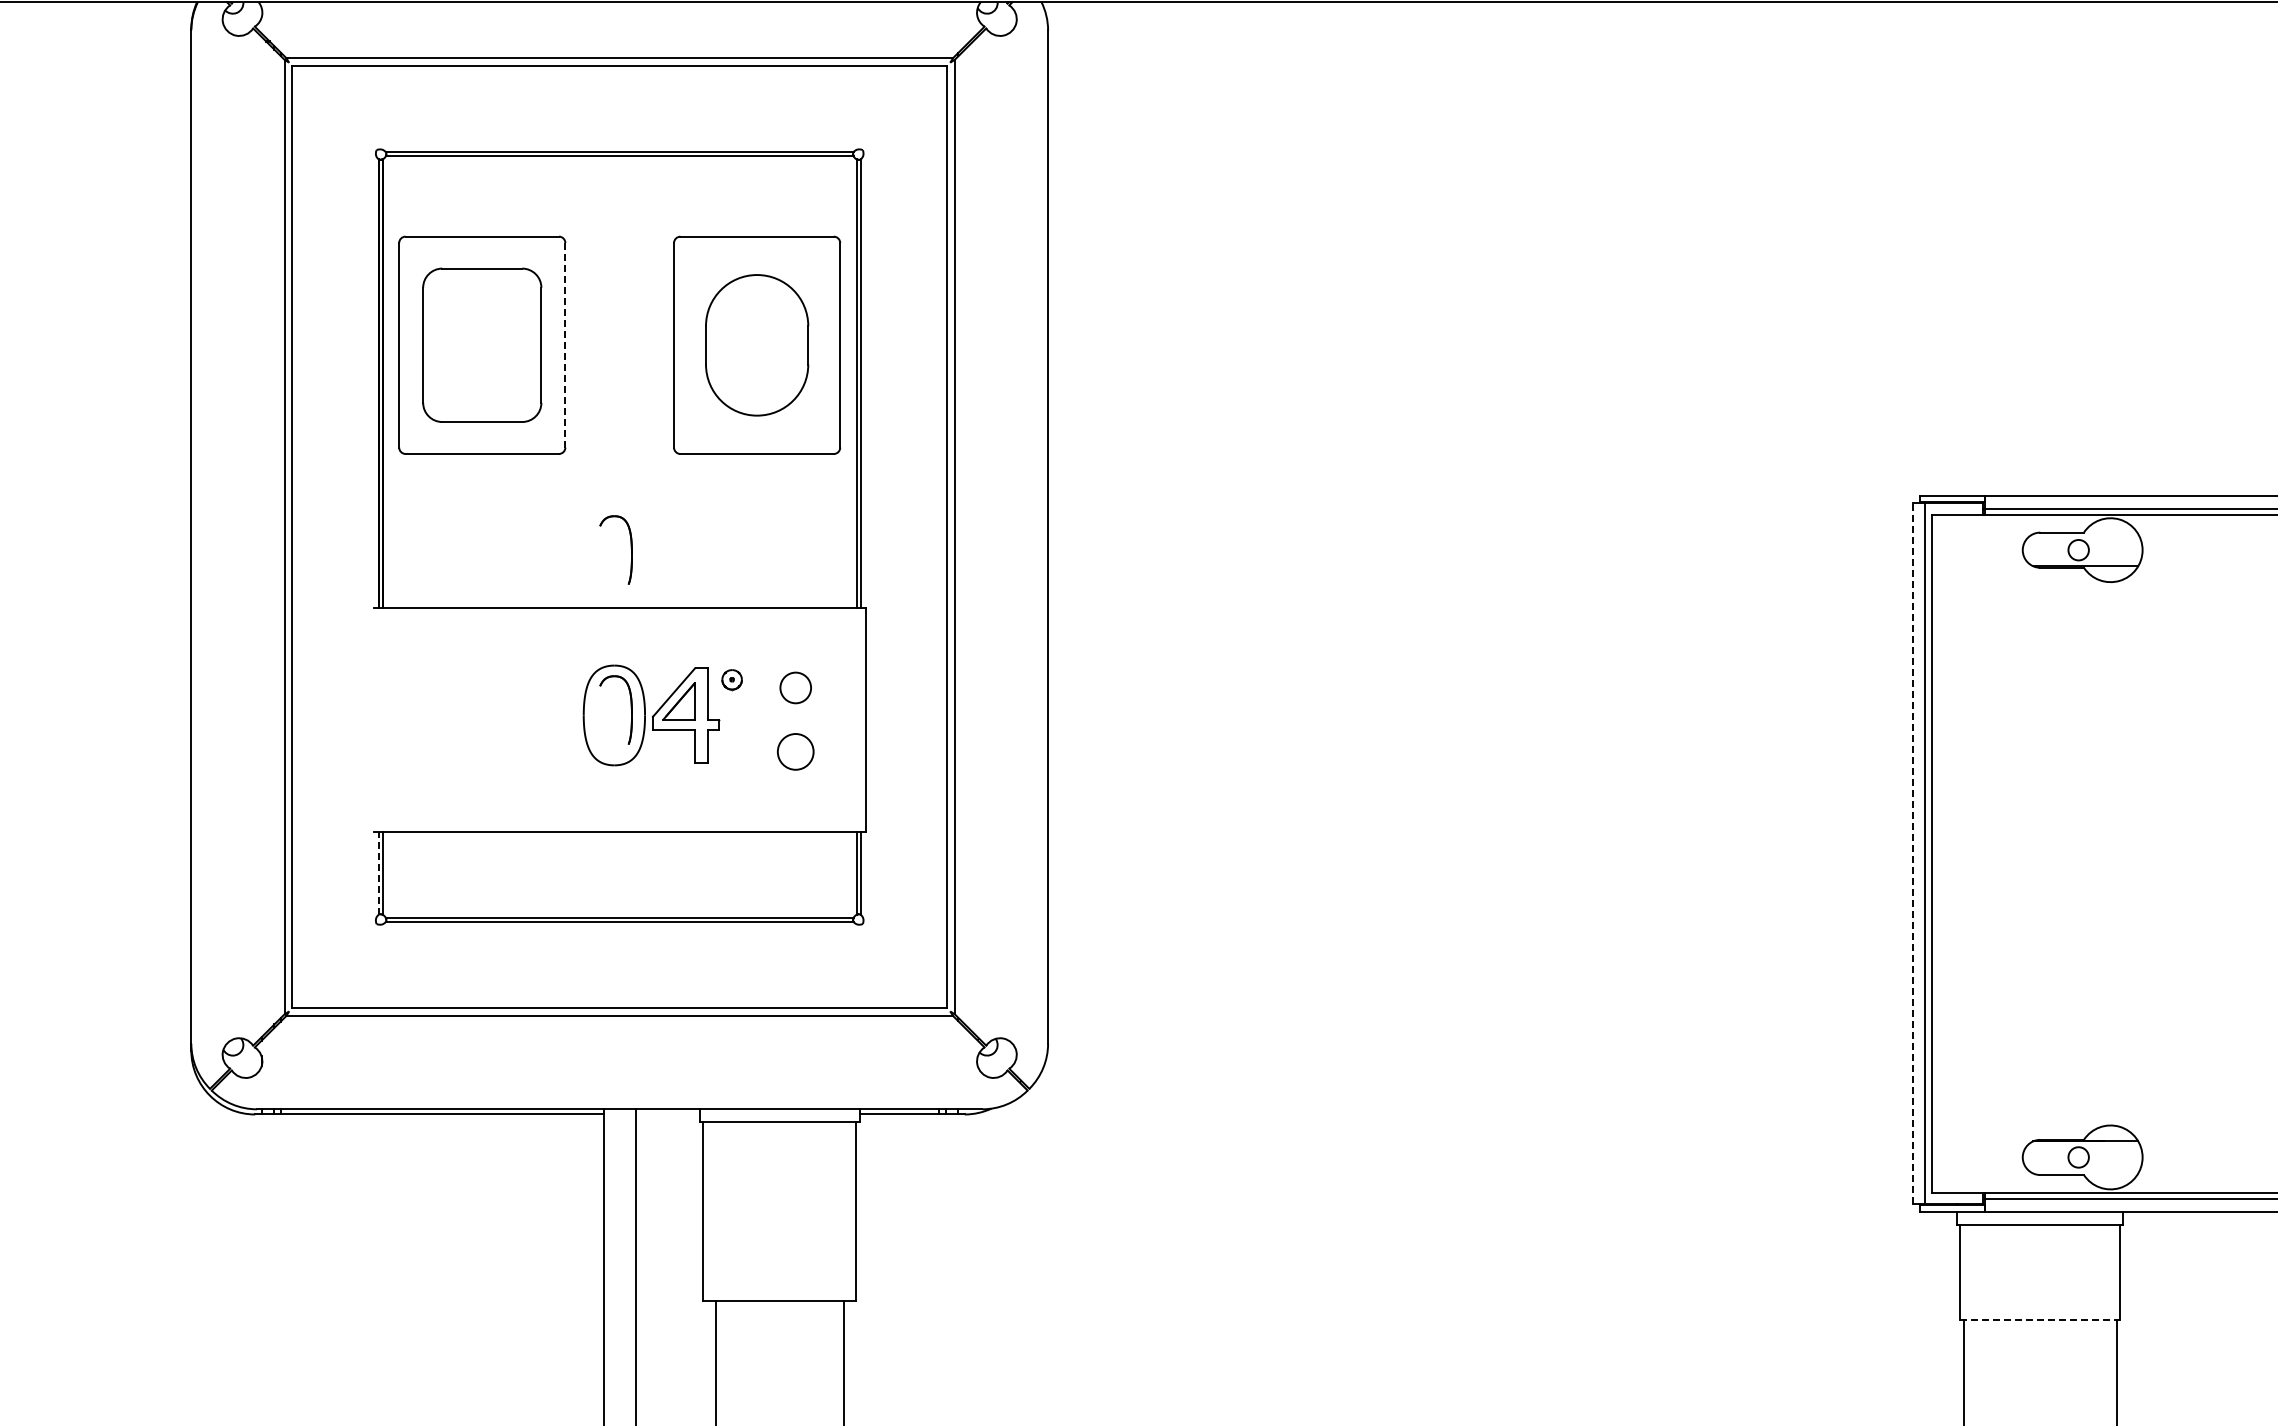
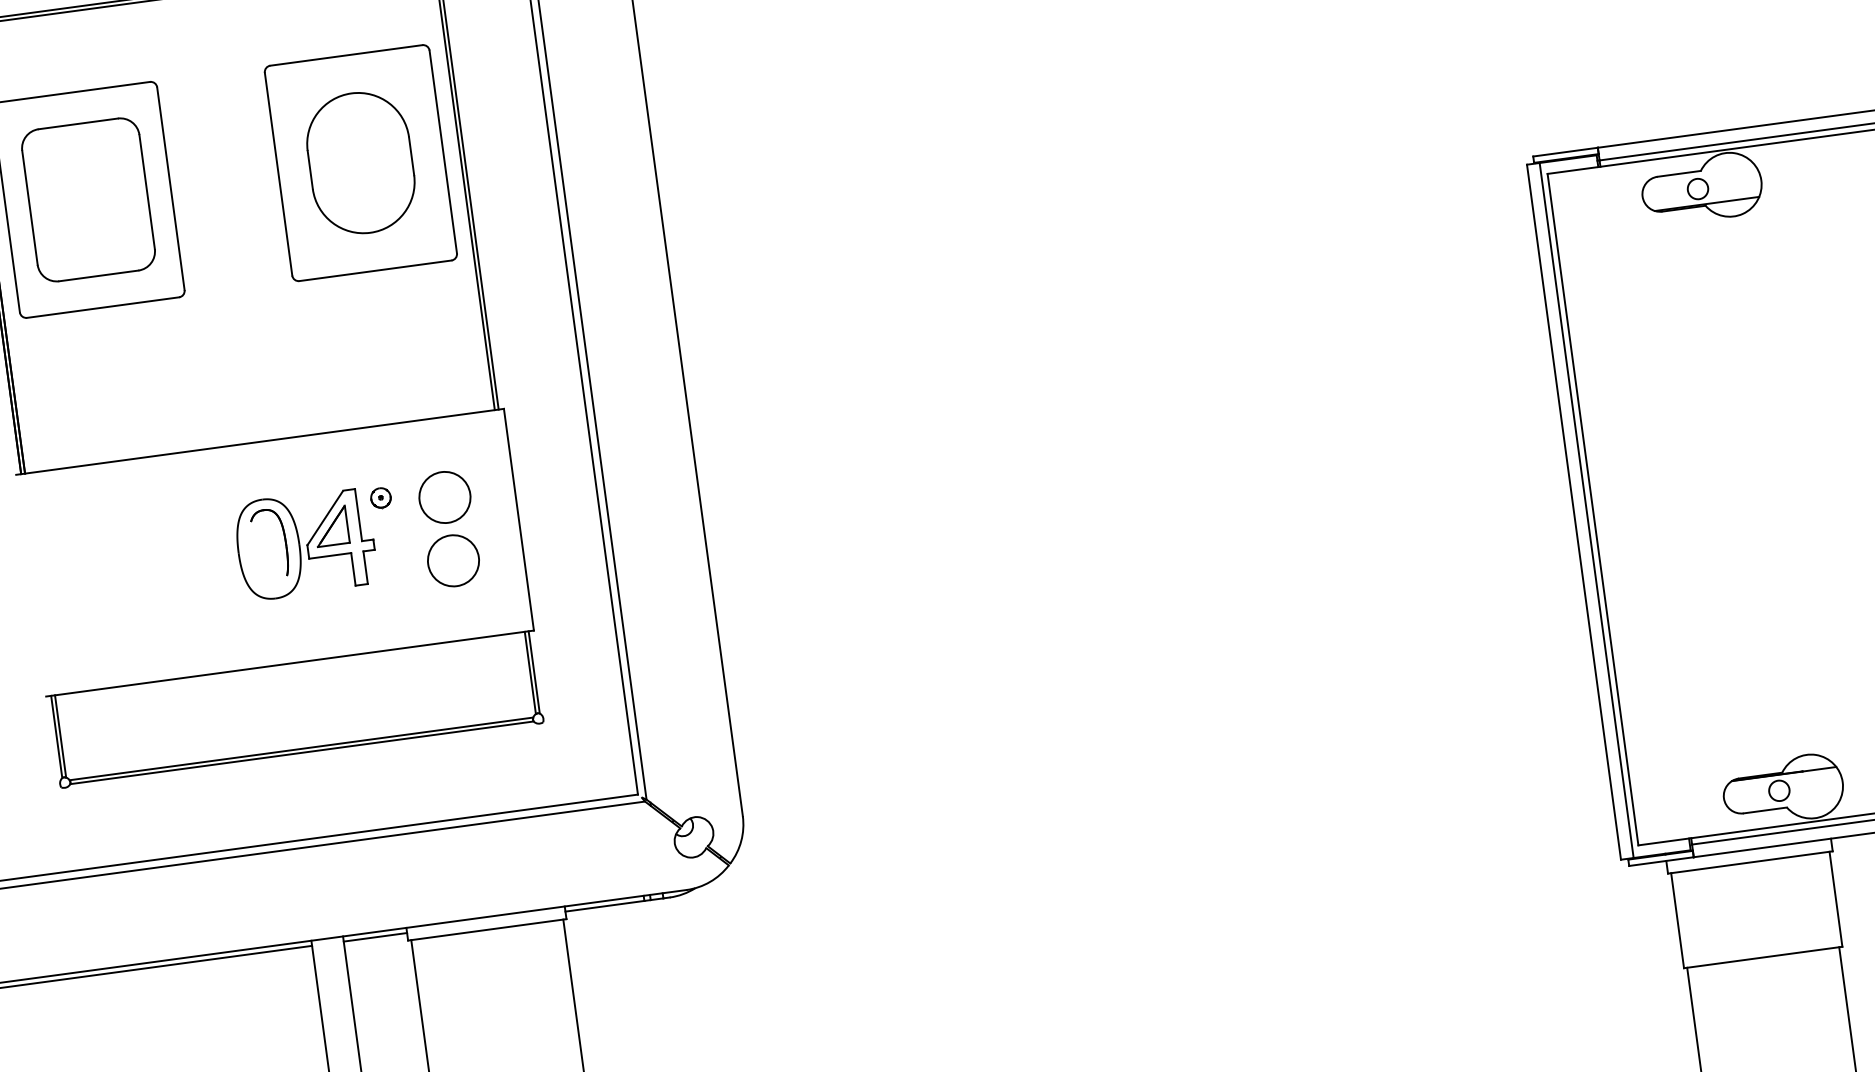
line: (565, 345) -> (171, 188), dashed -> solid
part: (630, 548) -> (262, 381), removed
circle: (795, 687) -> (444, 497), size x1.67
circle: (795, 751) -> (453, 560), size x1.43
line: (1912, 853) -> (1573, 511), dashed -> solid
line: (378, 873) -> (56, 737), dashed -> solid
line: (667, 1114) -> (375, 937), added
line: (2040, 1320) -> (1763, 957), dashed -> solid

